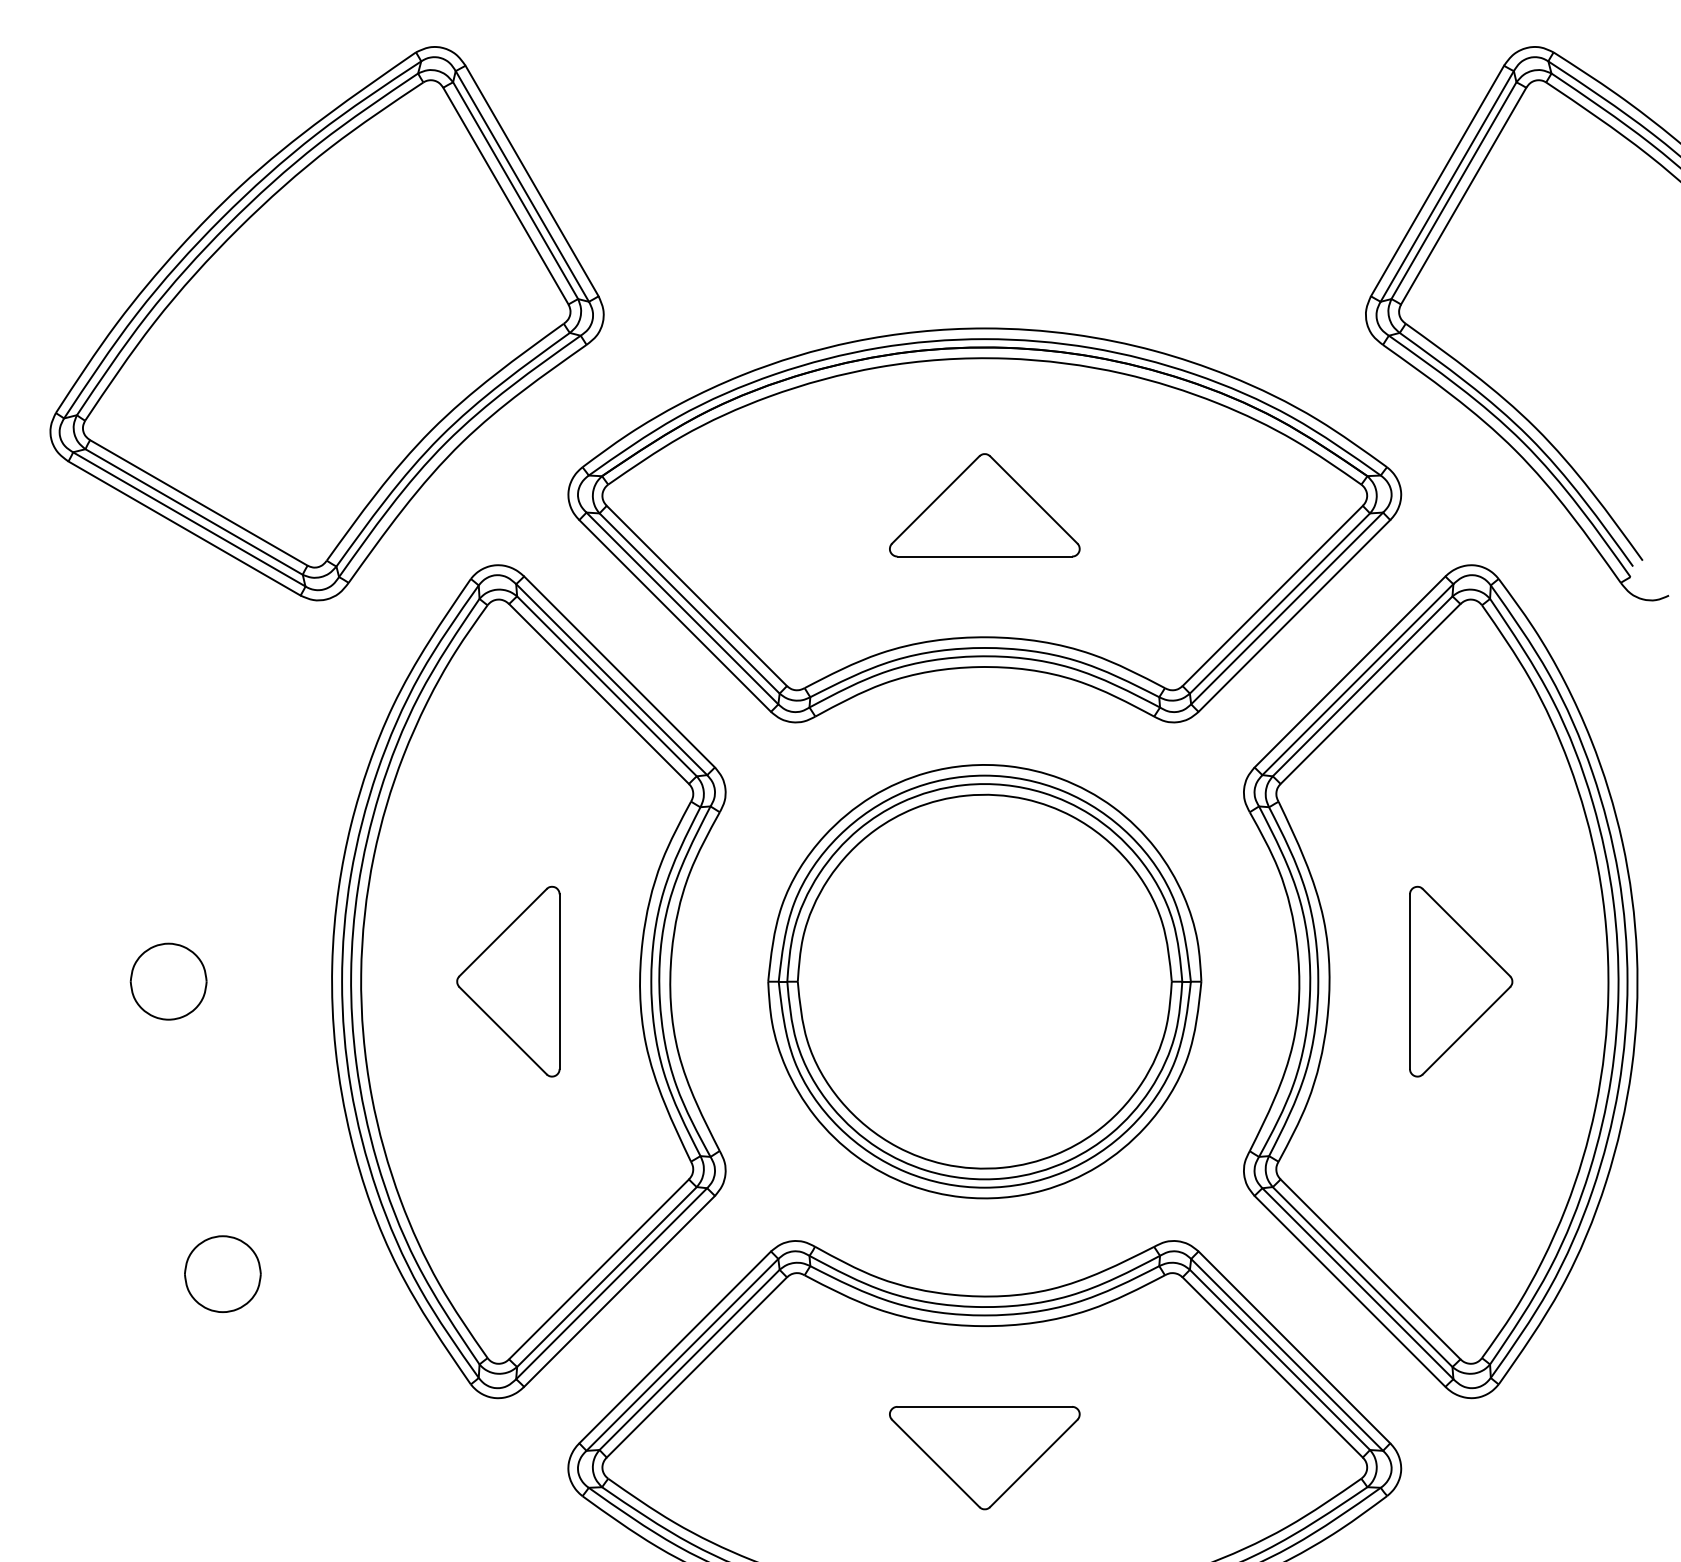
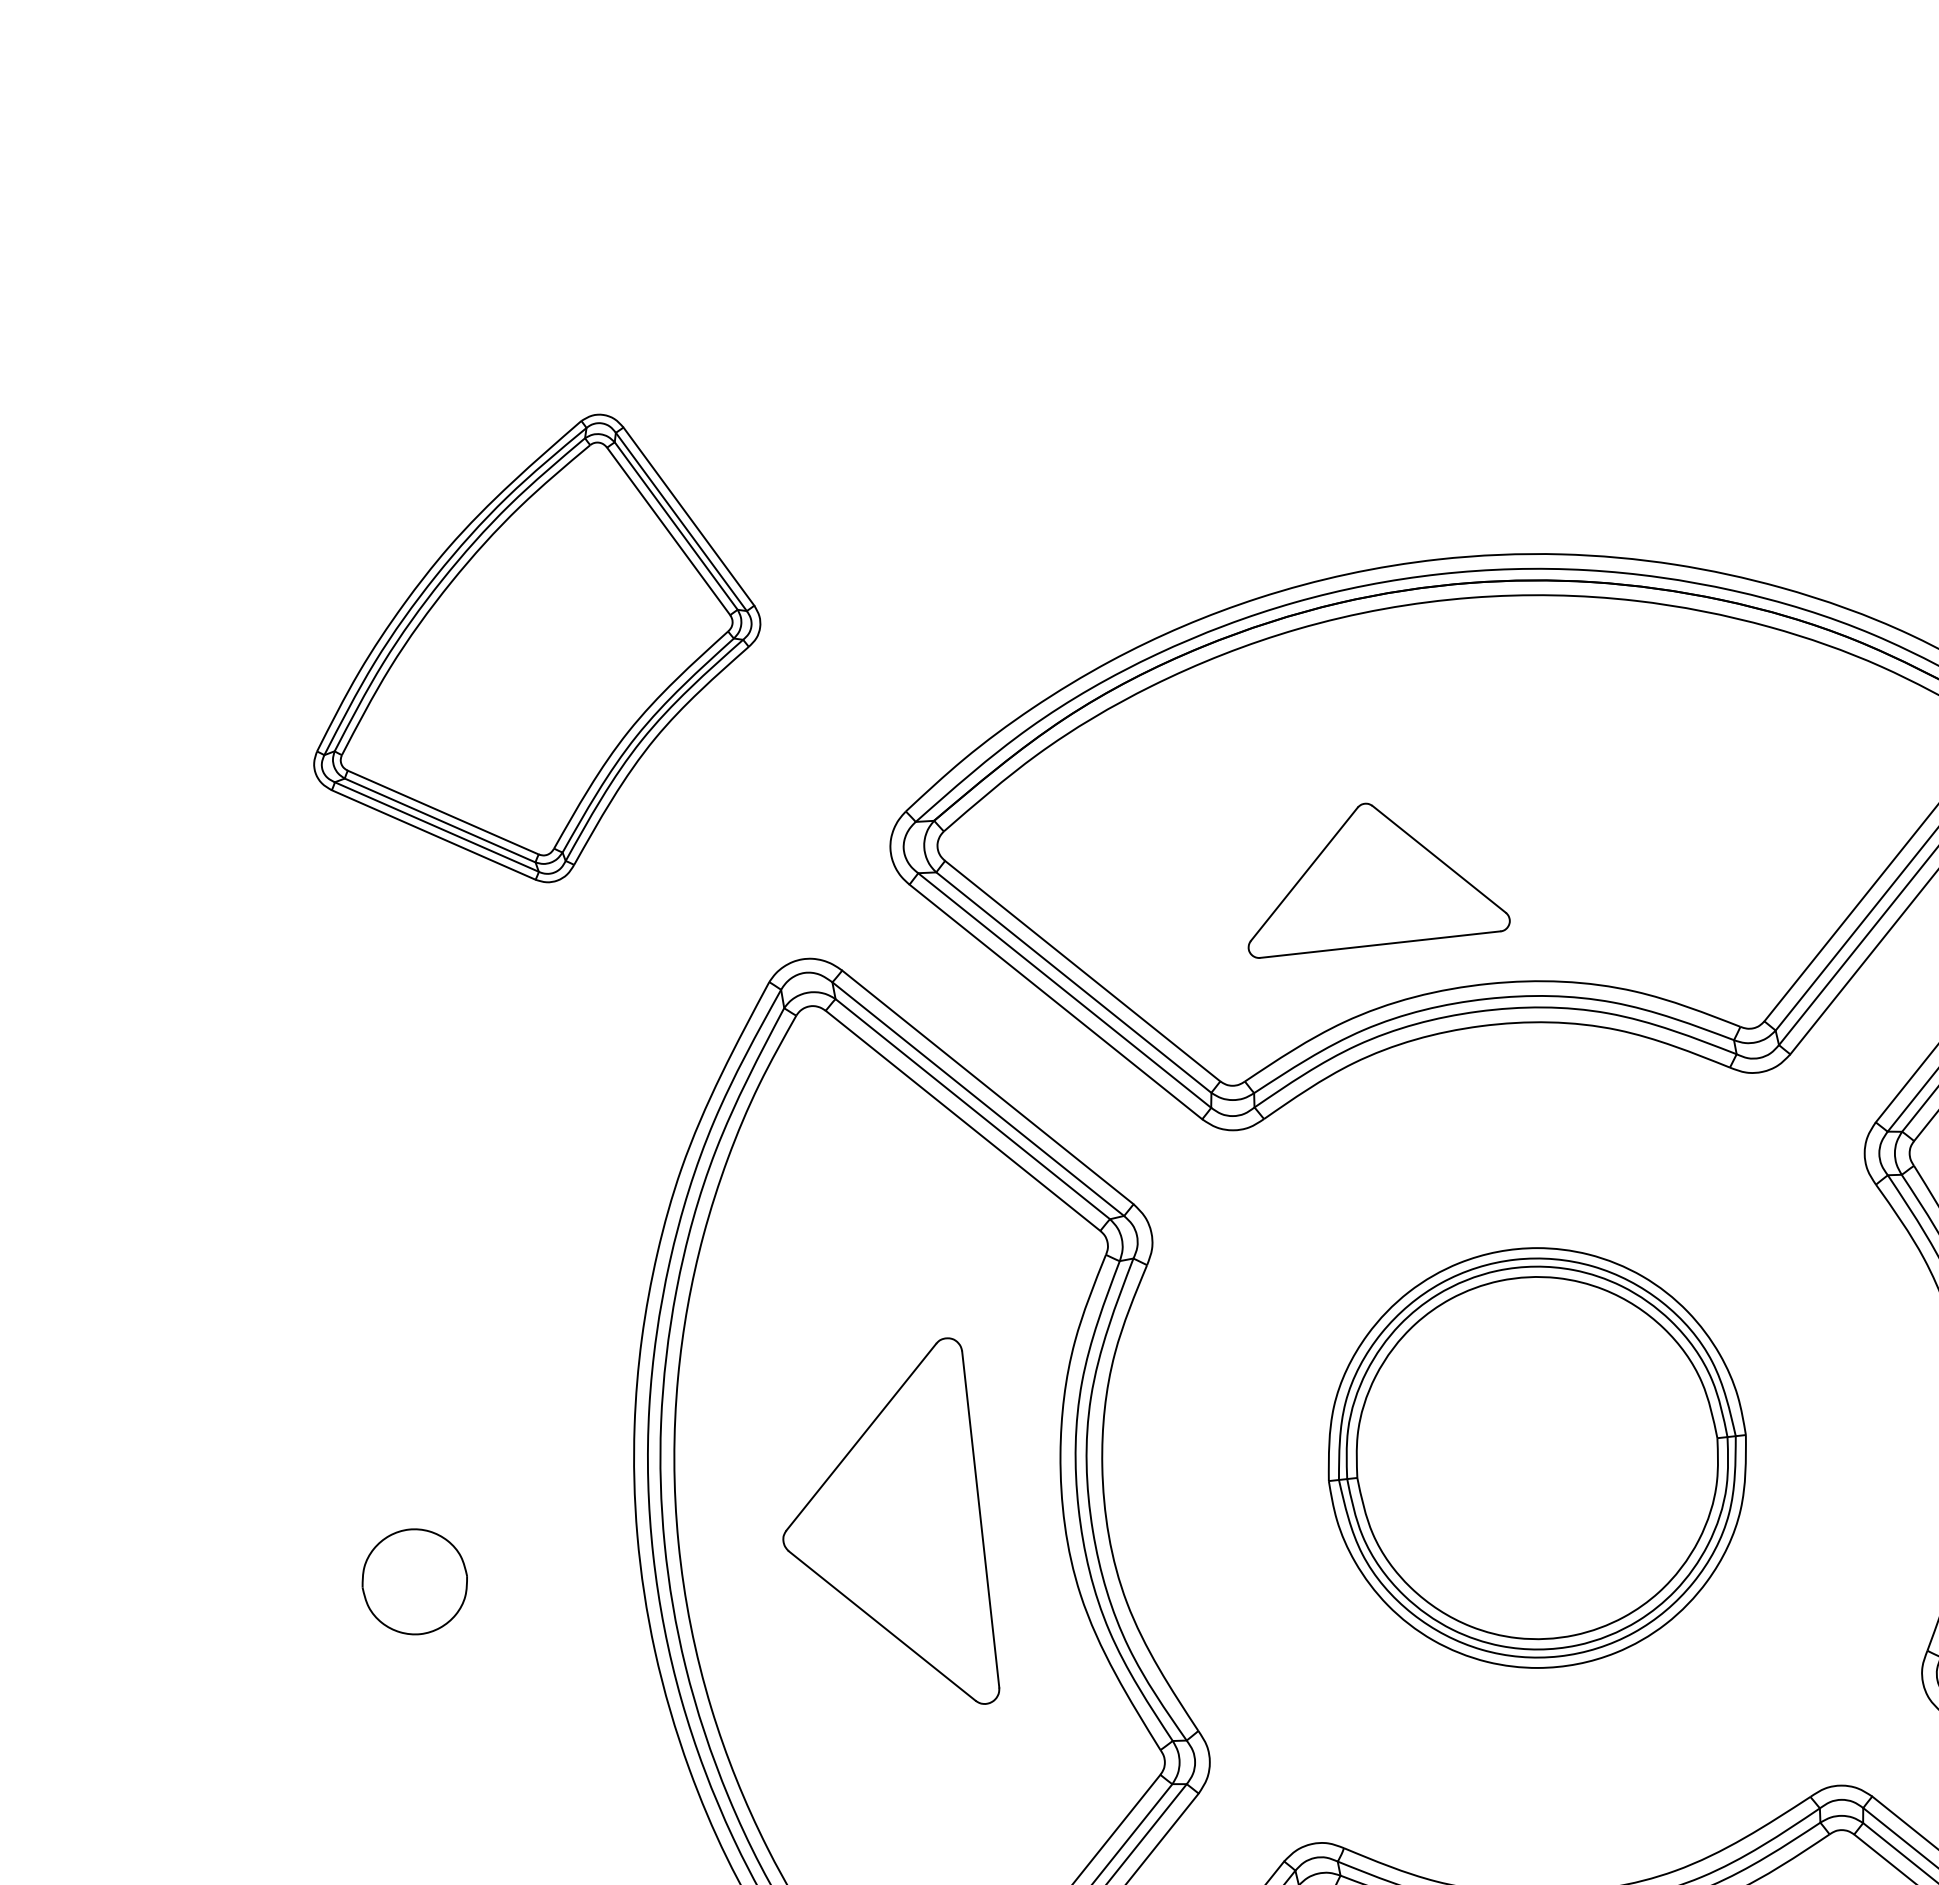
part: (326, 323) -> (531, 652), size x0.6
part: (984, 505) -> (1372, 874), moved
part: (508, 981) -> (882, 1529), size x1.4
part: (984, 981) -> (1536, 1457), size x0.7

